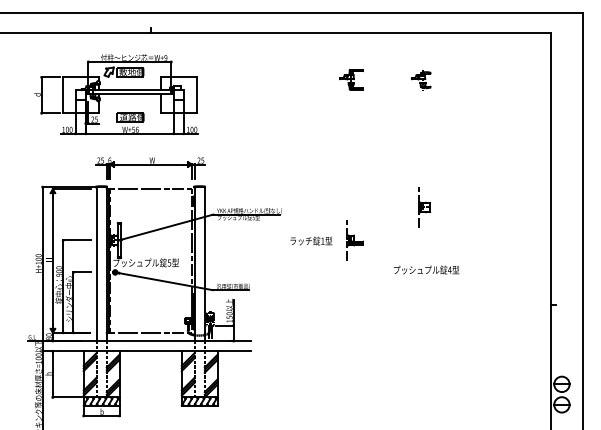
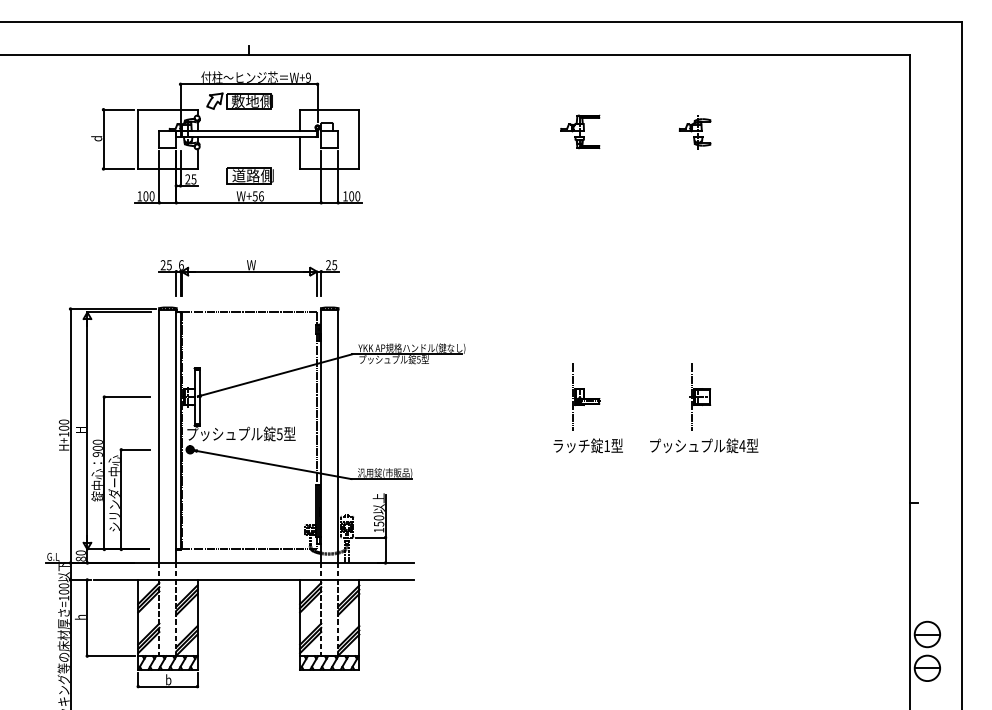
part: (116, 94) -> (227, 137), moved
part: (424, 207) -> (700, 397), moved
text: (311, 240) -> (588, 444), moved

